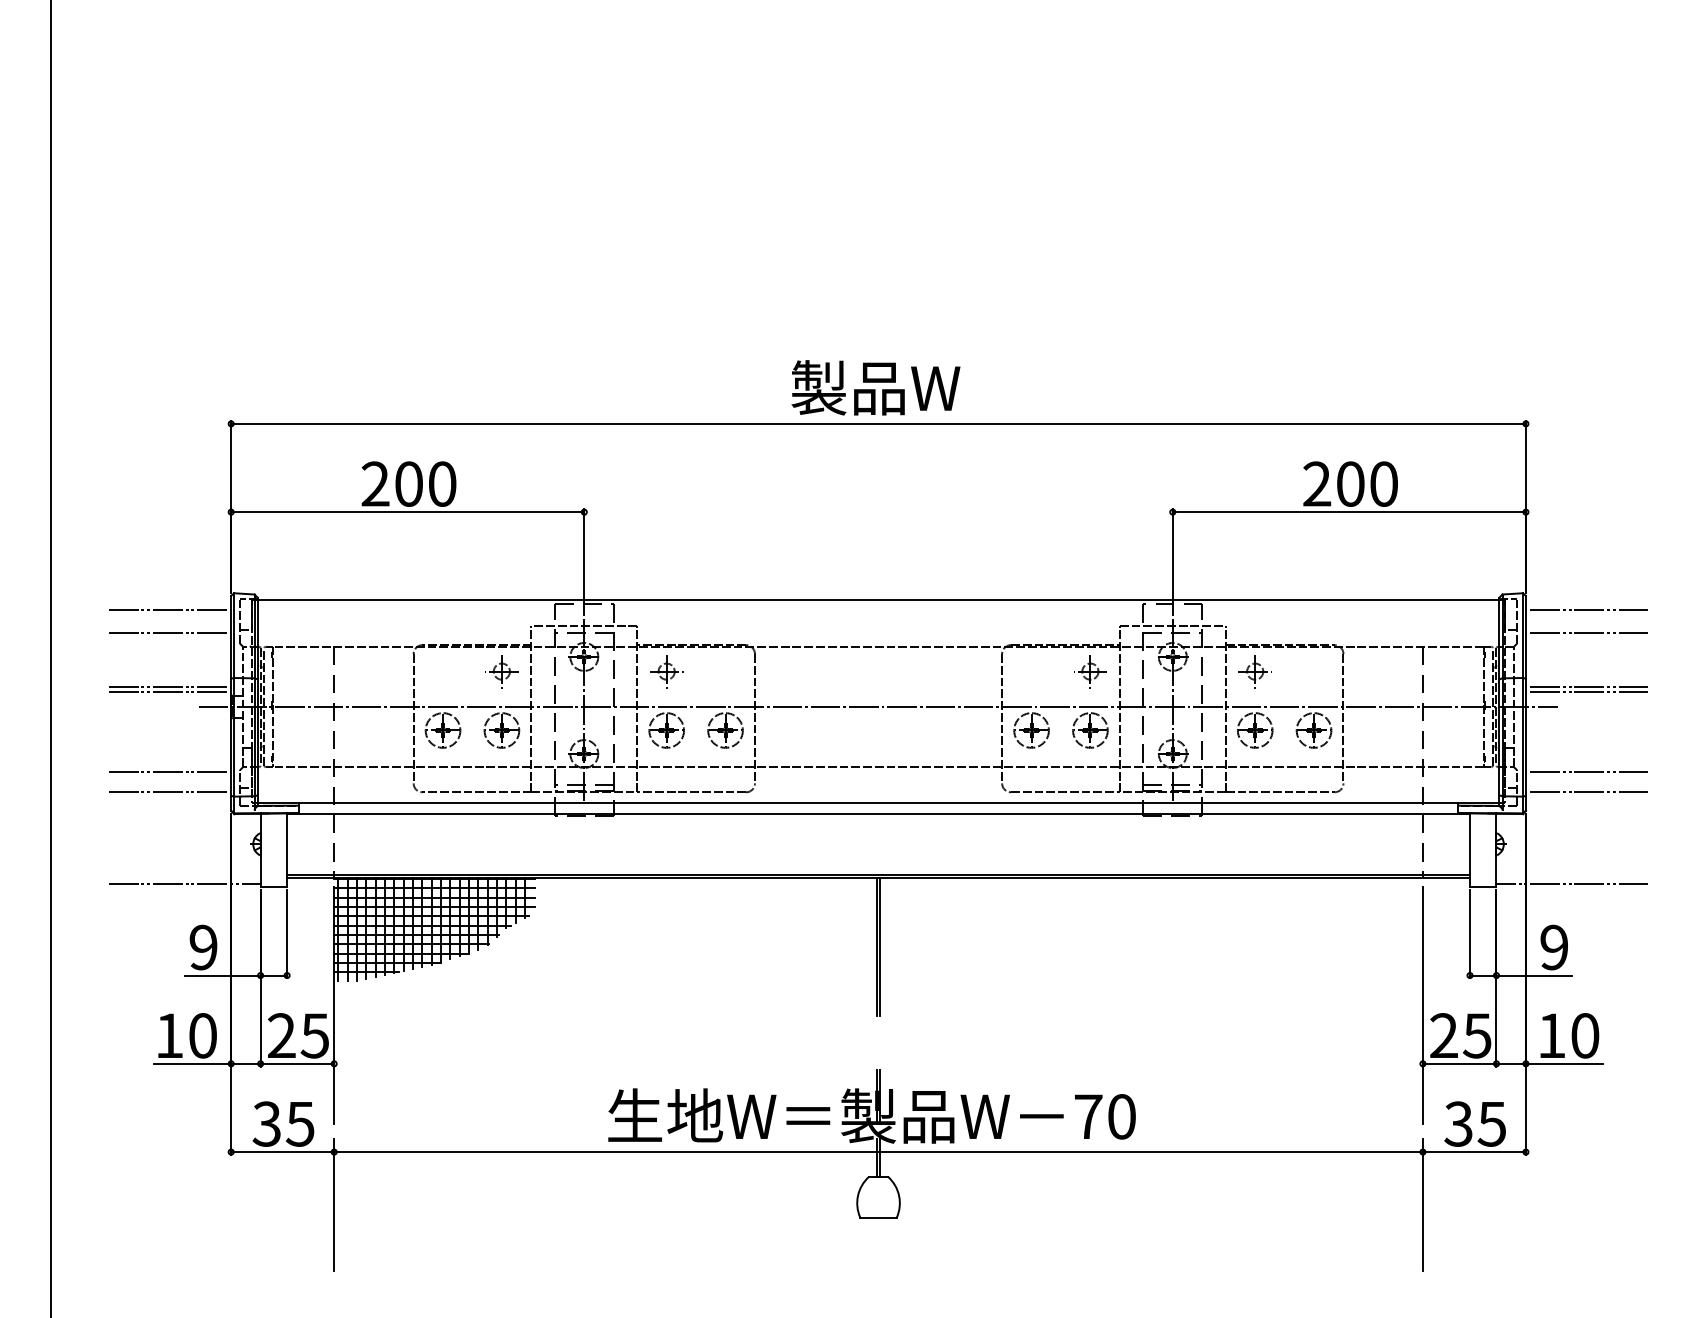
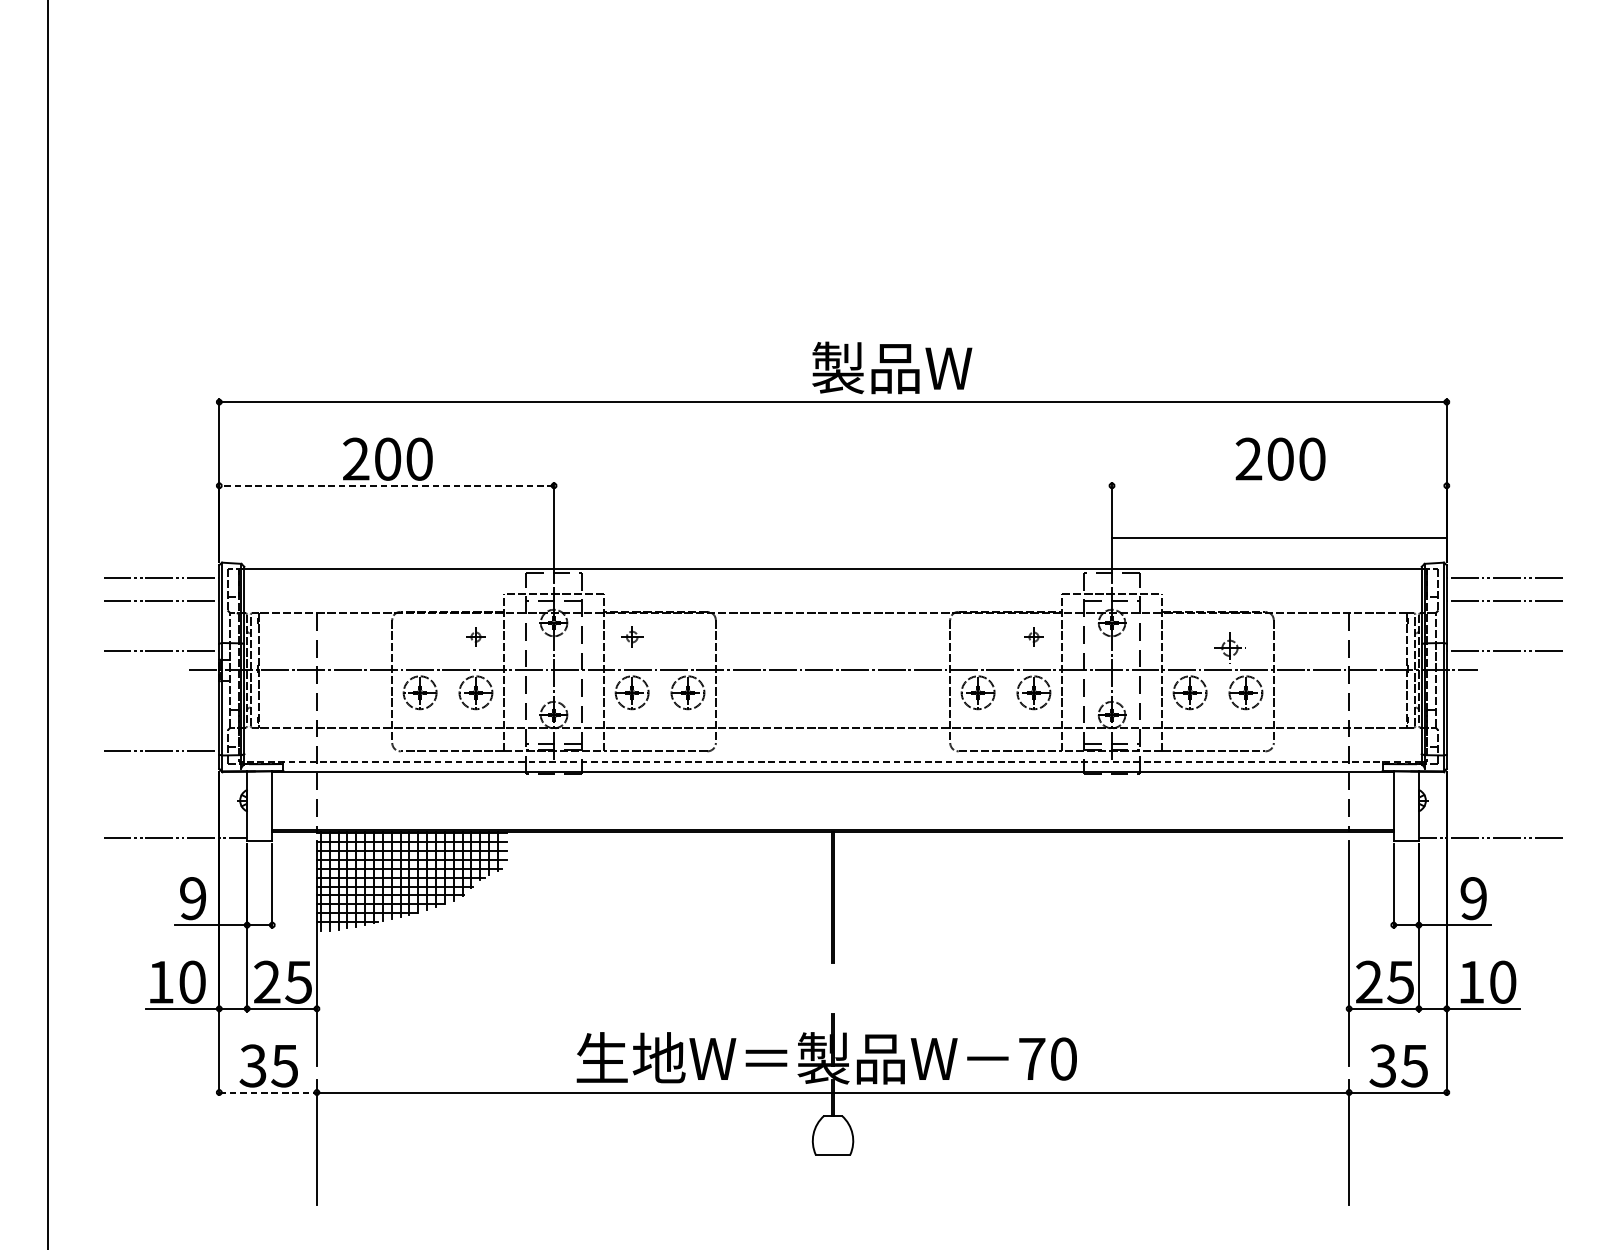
text: (875, 387) -> (891, 367), moved
line: (407, 512) -> (386, 486), solid -> dashed
line: (1348, 512) -> (1278, 538), moved
part: (501, 671) -> (475, 636), size x0.6
part: (666, 671) -> (631, 636), size x0.7
part: (1090, 671) -> (1033, 636), size x0.6
part: (1254, 671) -> (1229, 648), moved
line: (170, 692) -> (161, 656), removed
line: (1586, 692) -> (1504, 656), removed
line: (170, 771) -> (161, 731), removed
line: (1586, 771) -> (1504, 731), removed
line: (1586, 792) -> (1504, 751), removed
line: (878, 803) -> (832, 762), solid -> dashed
line: (283, 1152) -> (268, 1092), solid -> dashed

